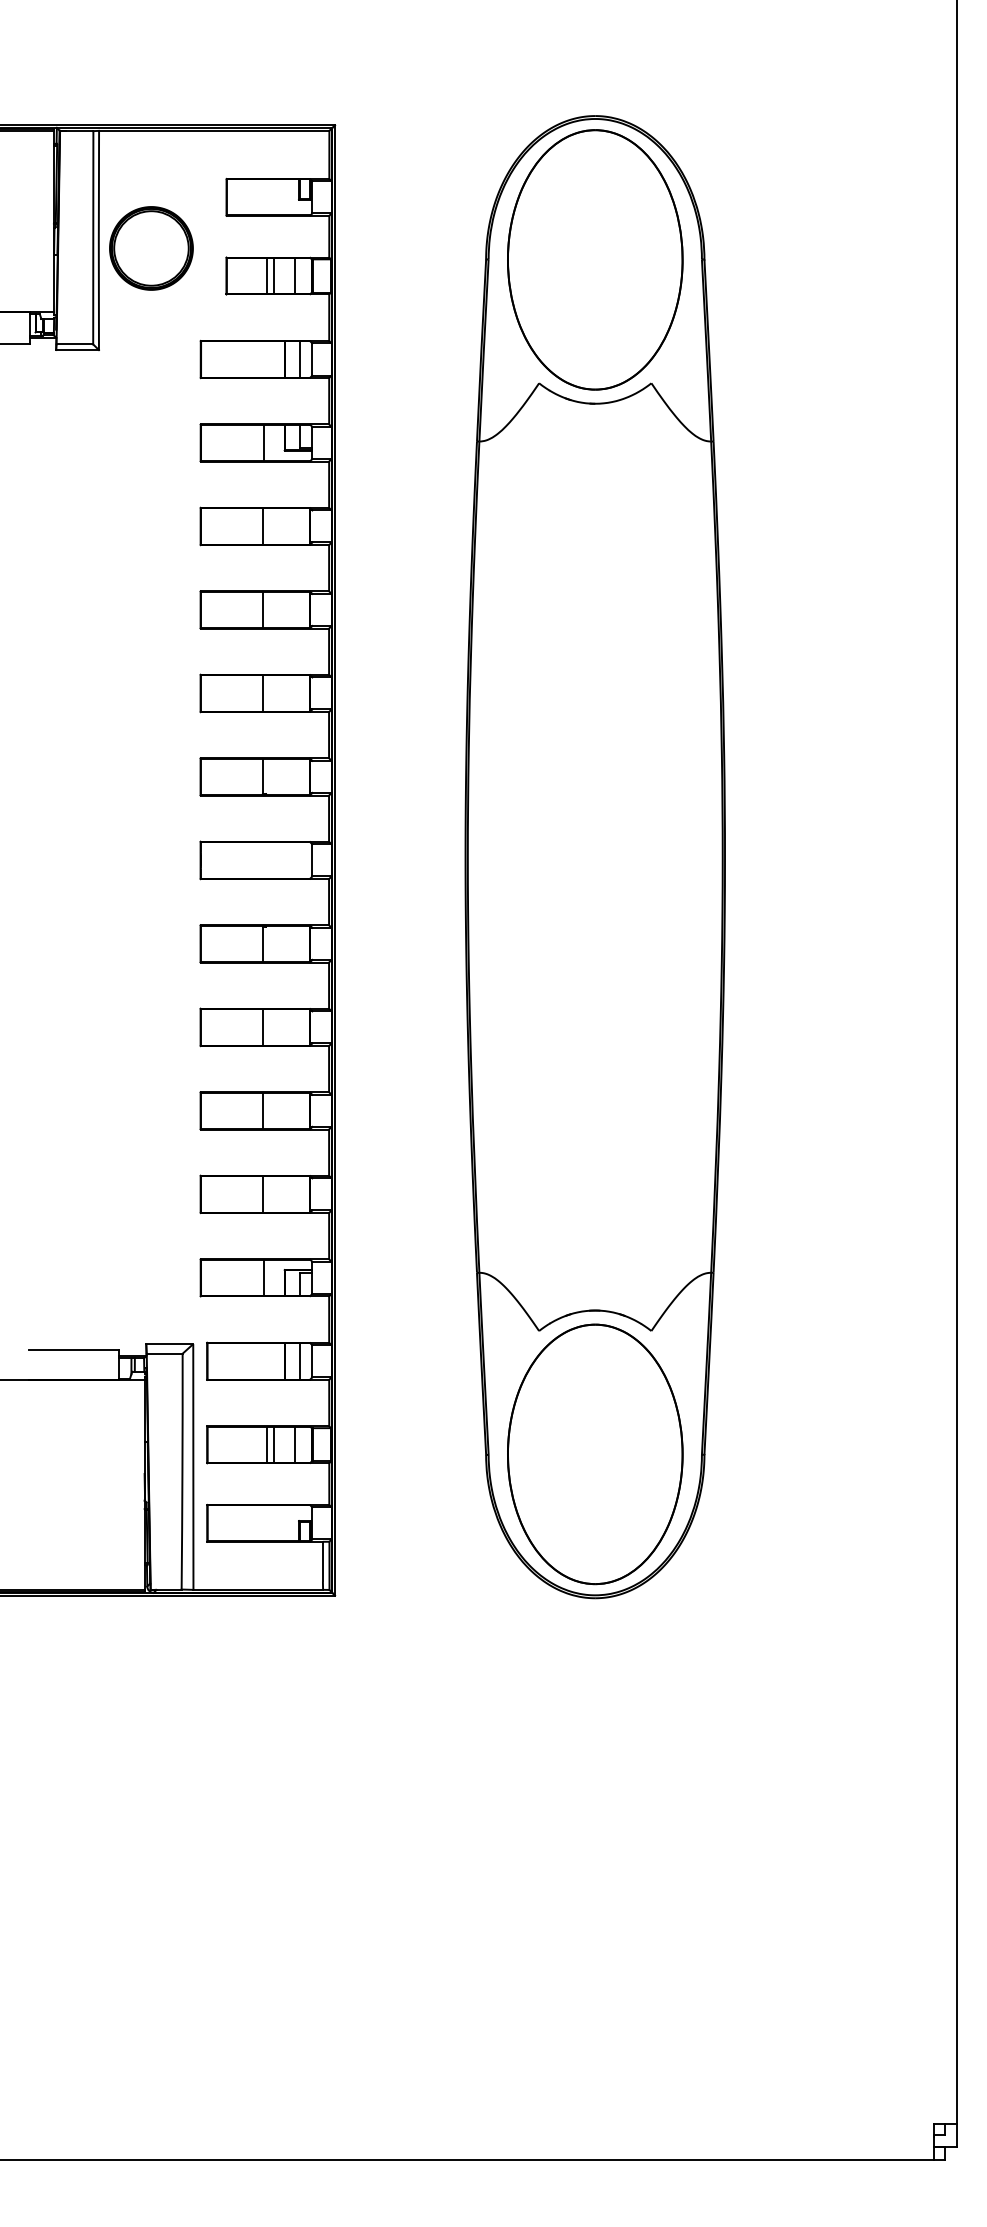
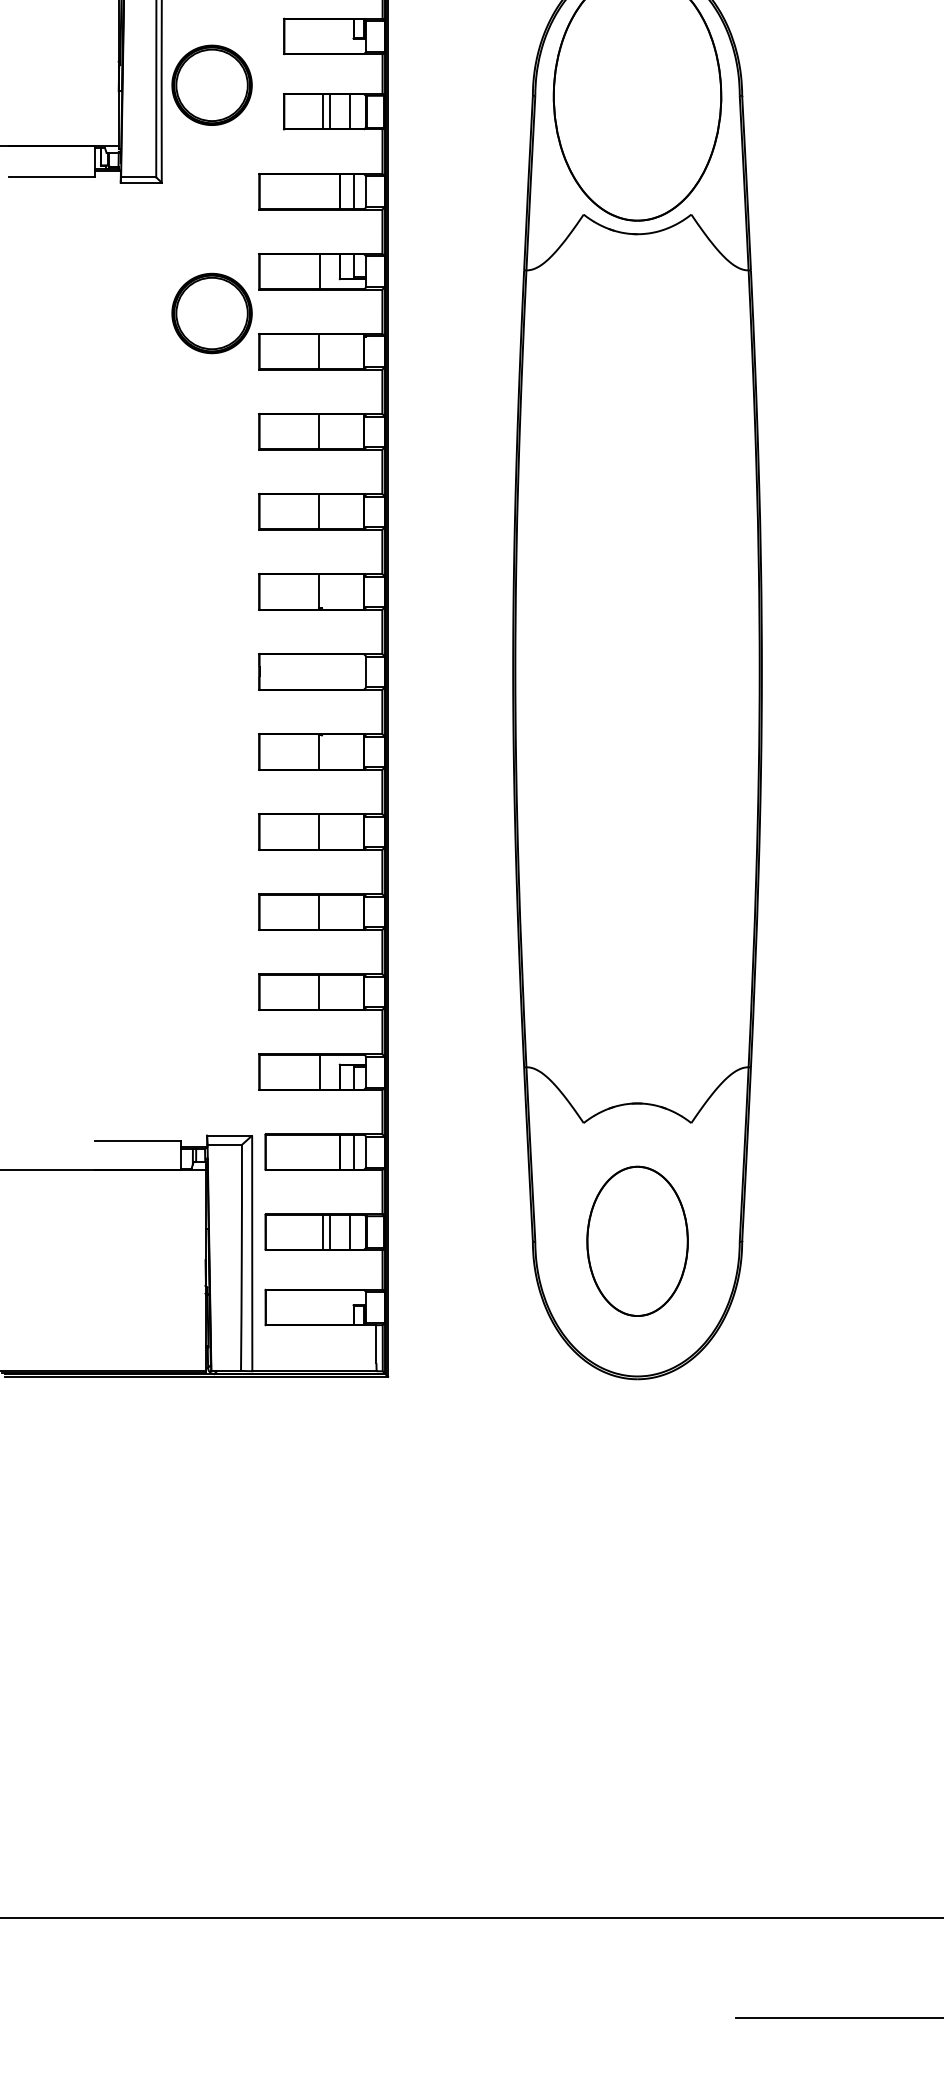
part: (151, 486) -> (212, 313), added
part: (595, 1454) -> (637, 1241), size x0.6

